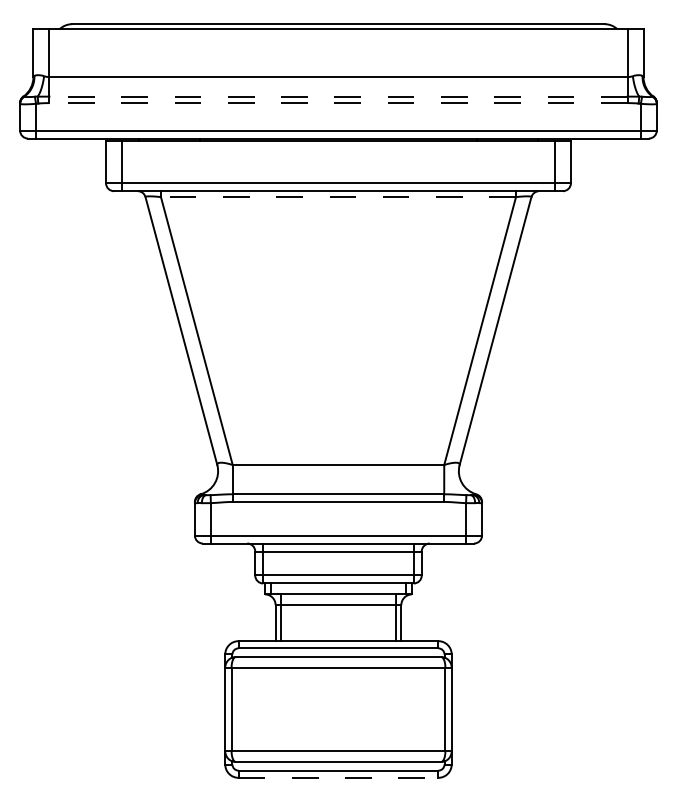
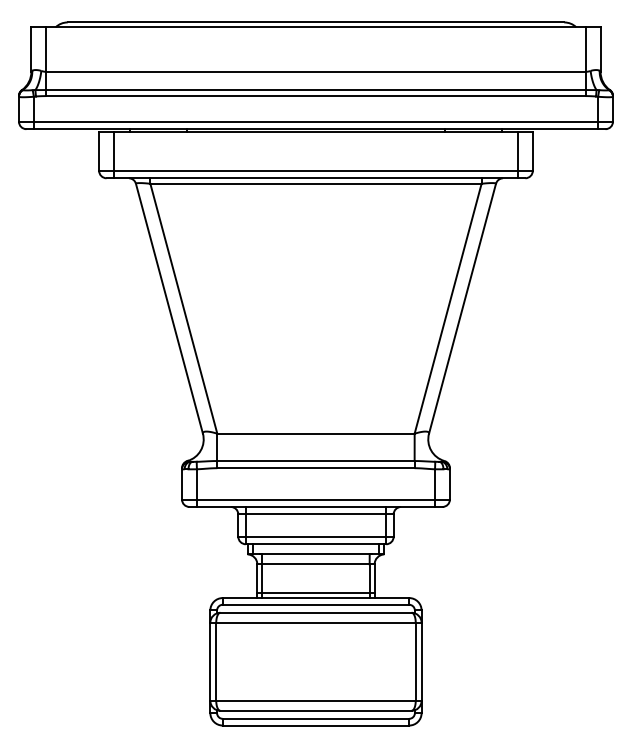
line: (337, 97) -> (315, 90), dashed -> solid
line: (337, 103) -> (315, 96), dashed -> solid
line: (339, 196) -> (316, 183), dashed -> solid
line: (337, 636) -> (315, 593), added
line: (339, 777) -> (316, 725), dashed -> solid

